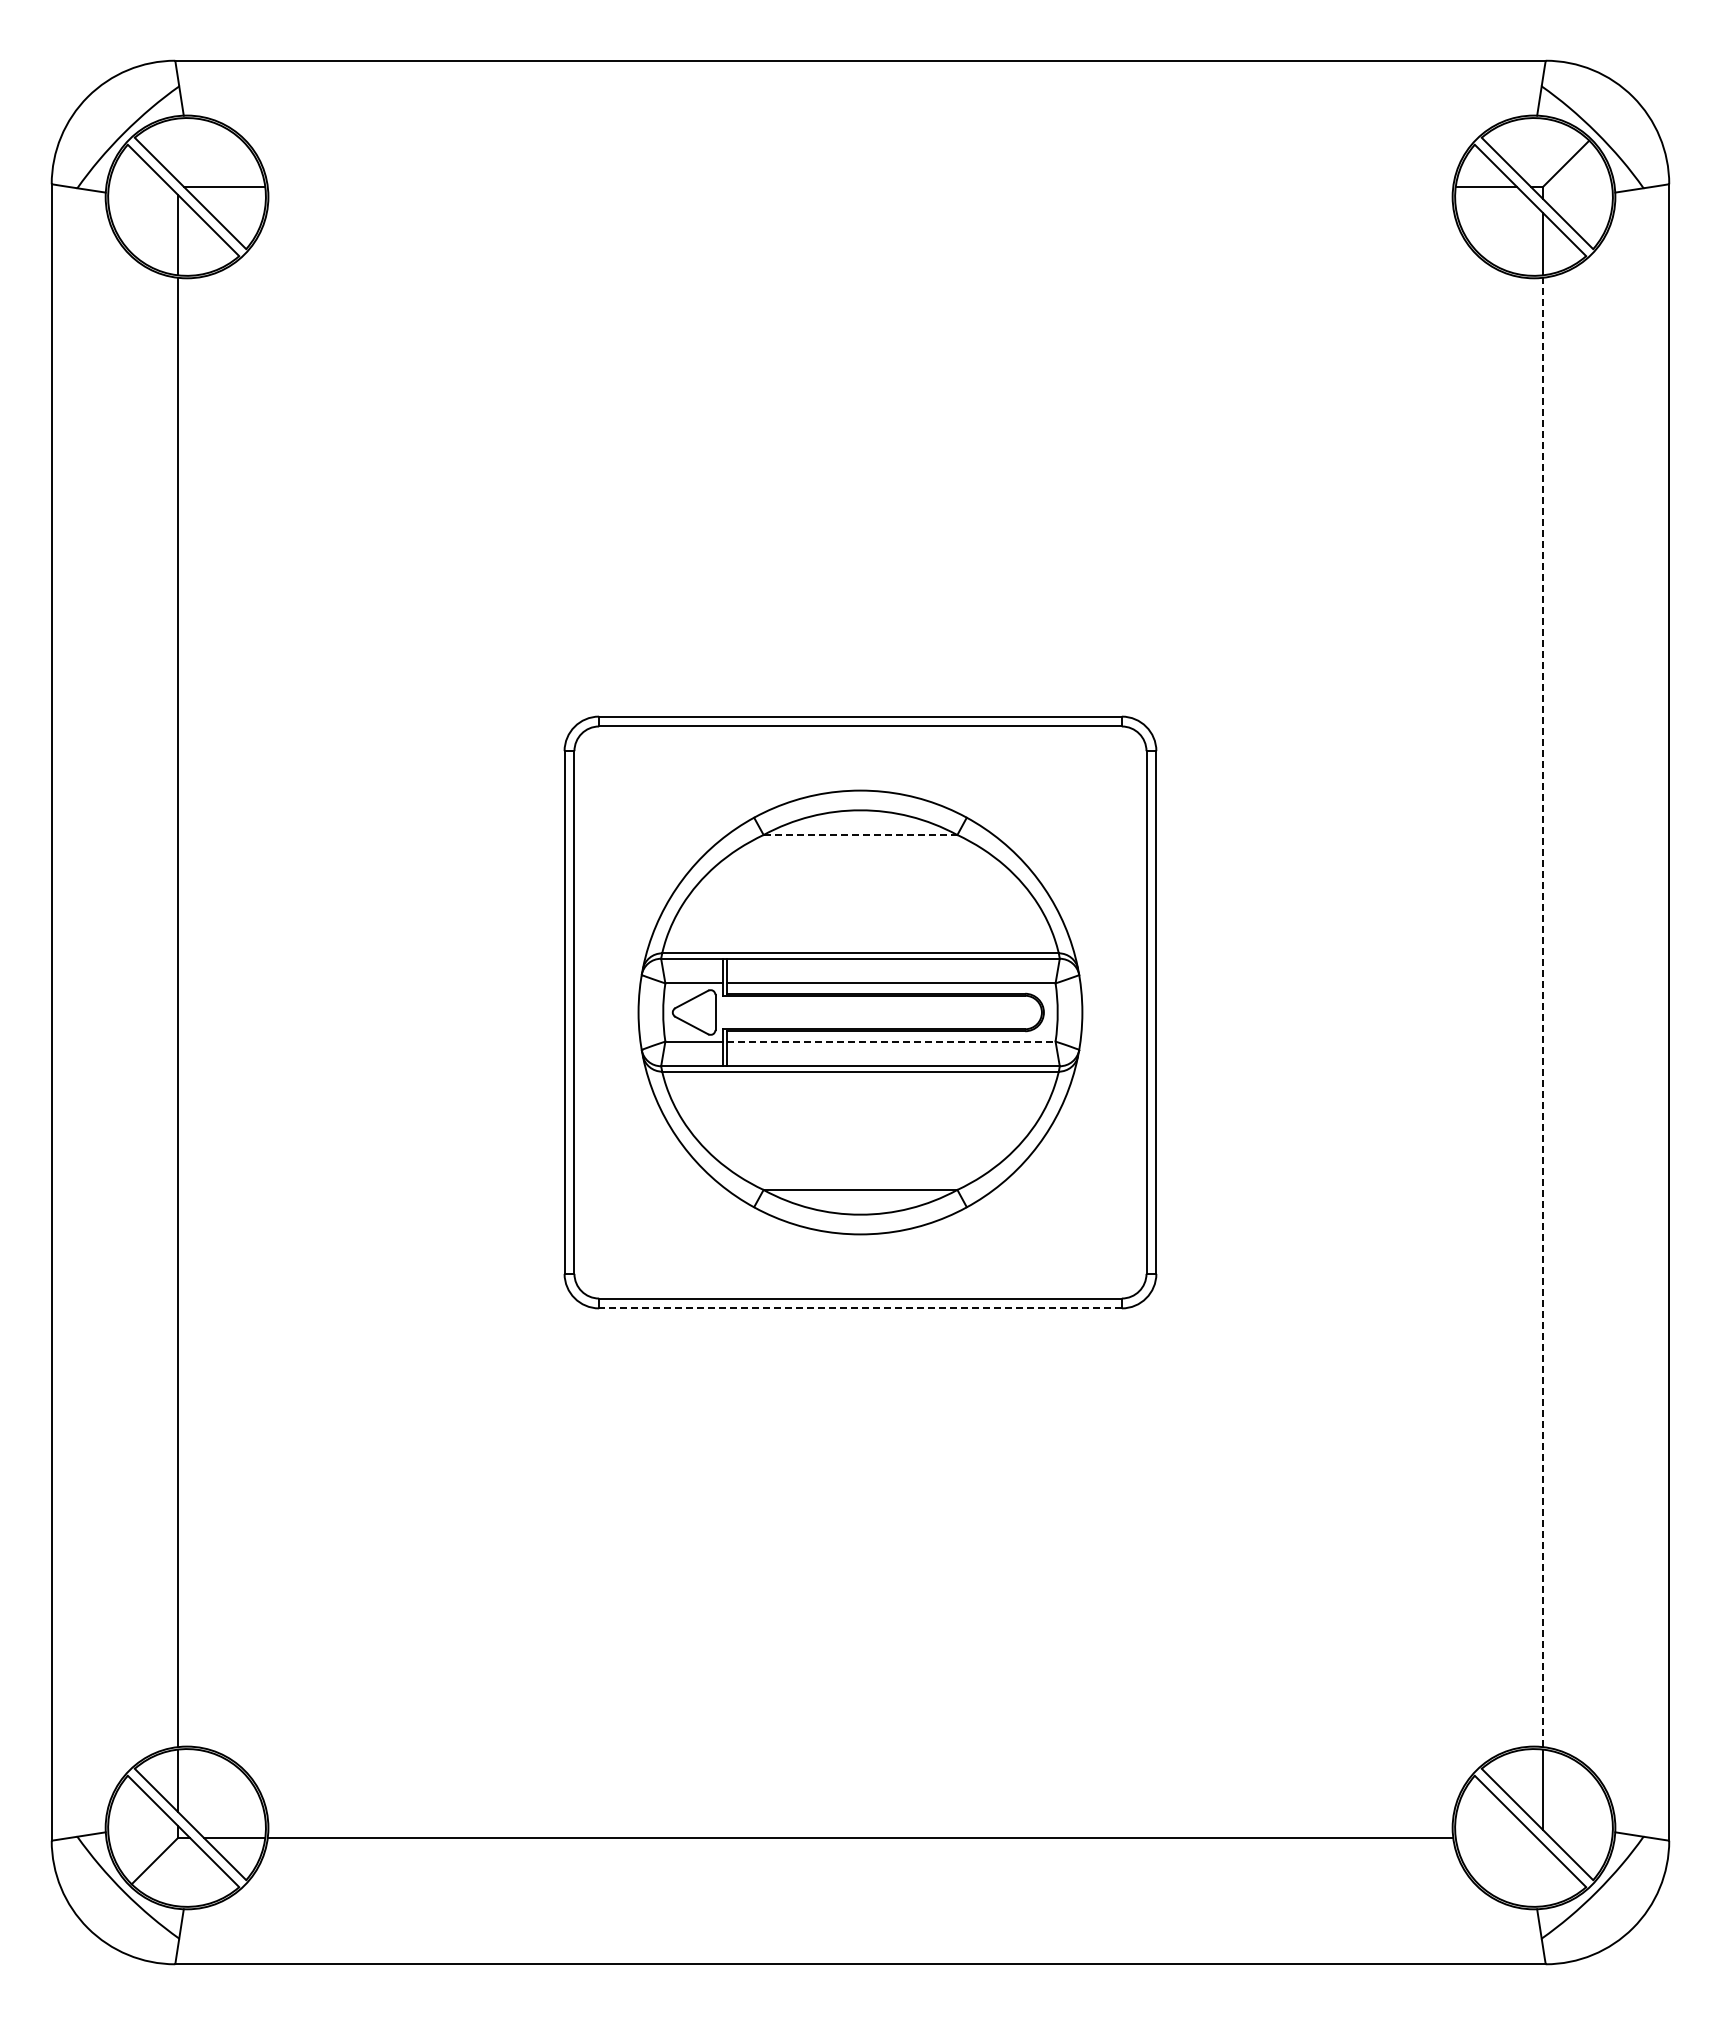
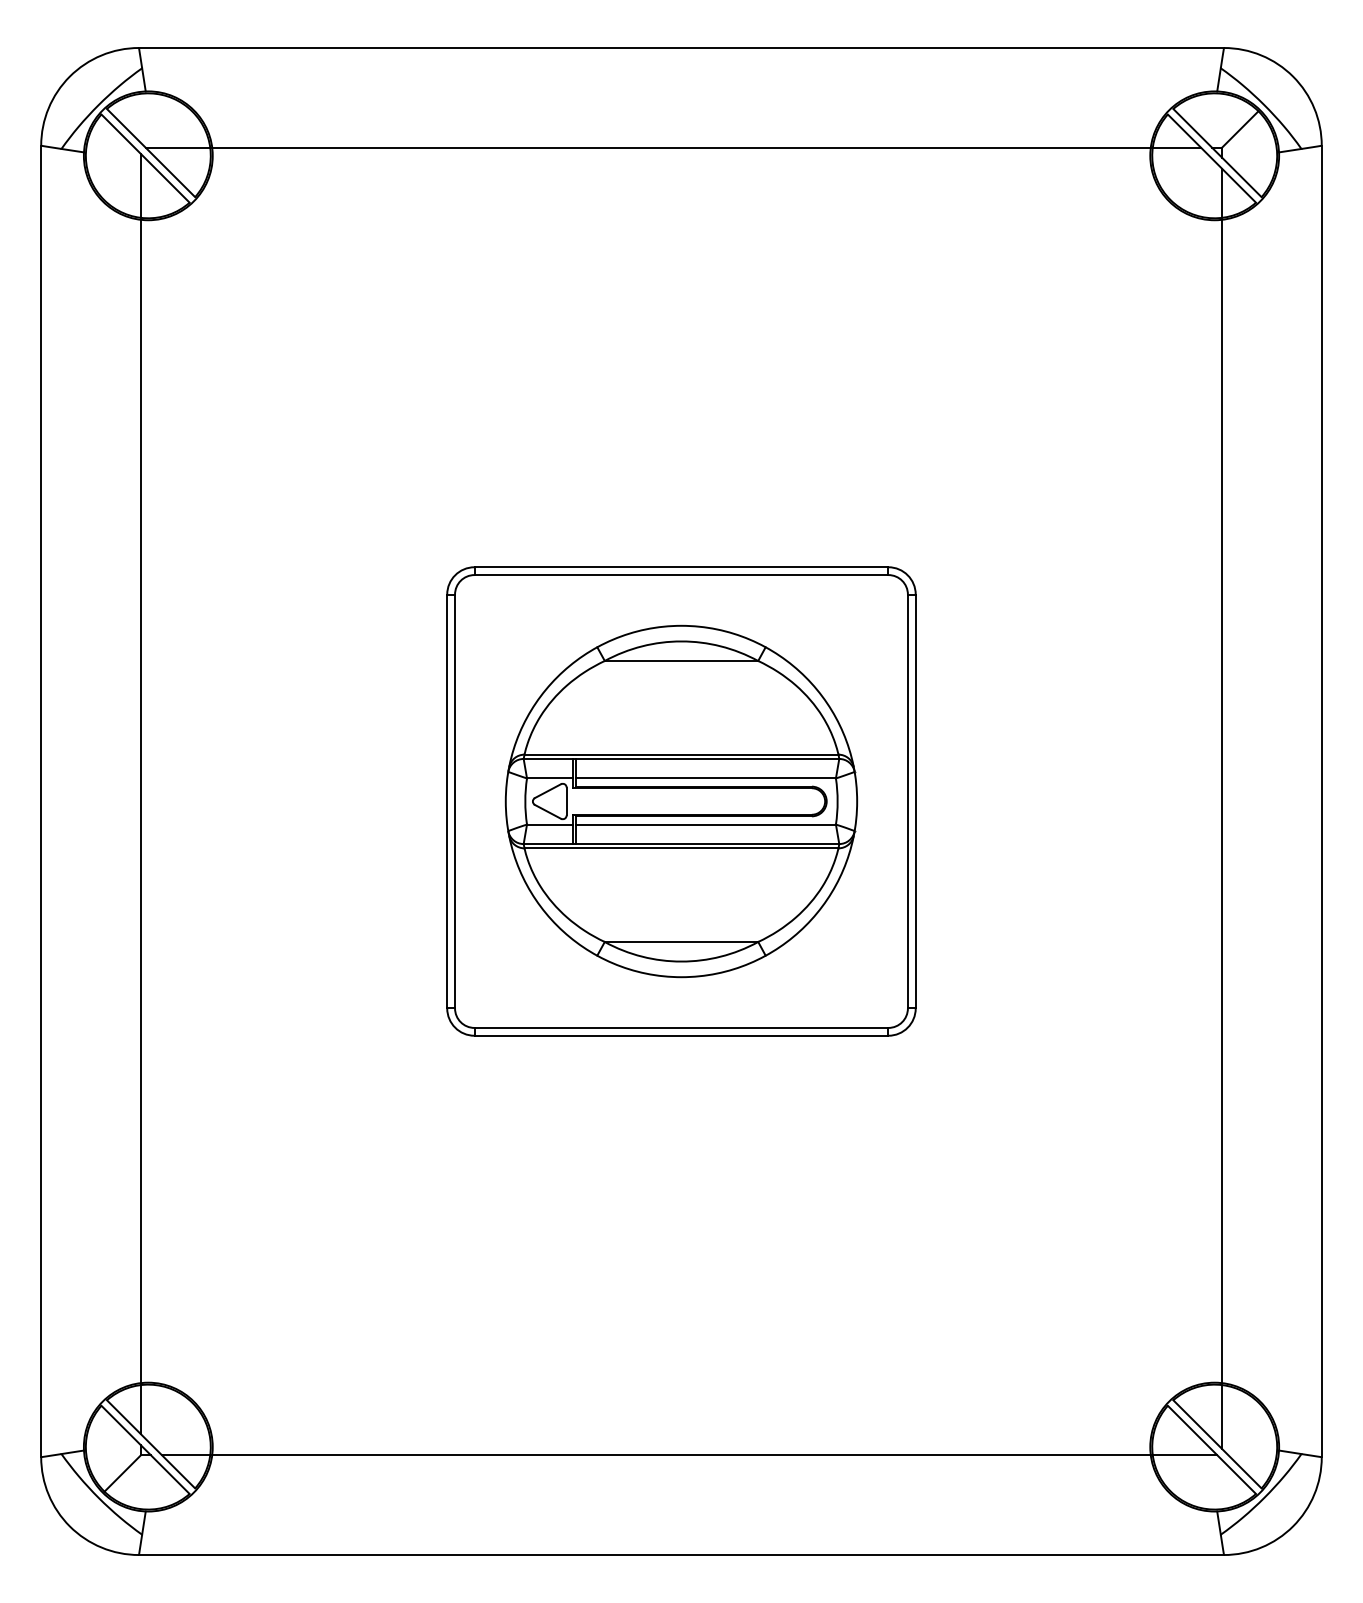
line: (860, 186) -> (681, 147), added
line: (860, 834) -> (681, 660), dashed -> solid
line: (1543, 1012) -> (1222, 801), dashed -> solid
line: (891, 1041) -> (706, 824), dashed -> solid
line: (859, 1308) -> (680, 1035), dashed -> solid
line: (1496, 1838) -> (1185, 1455), added

